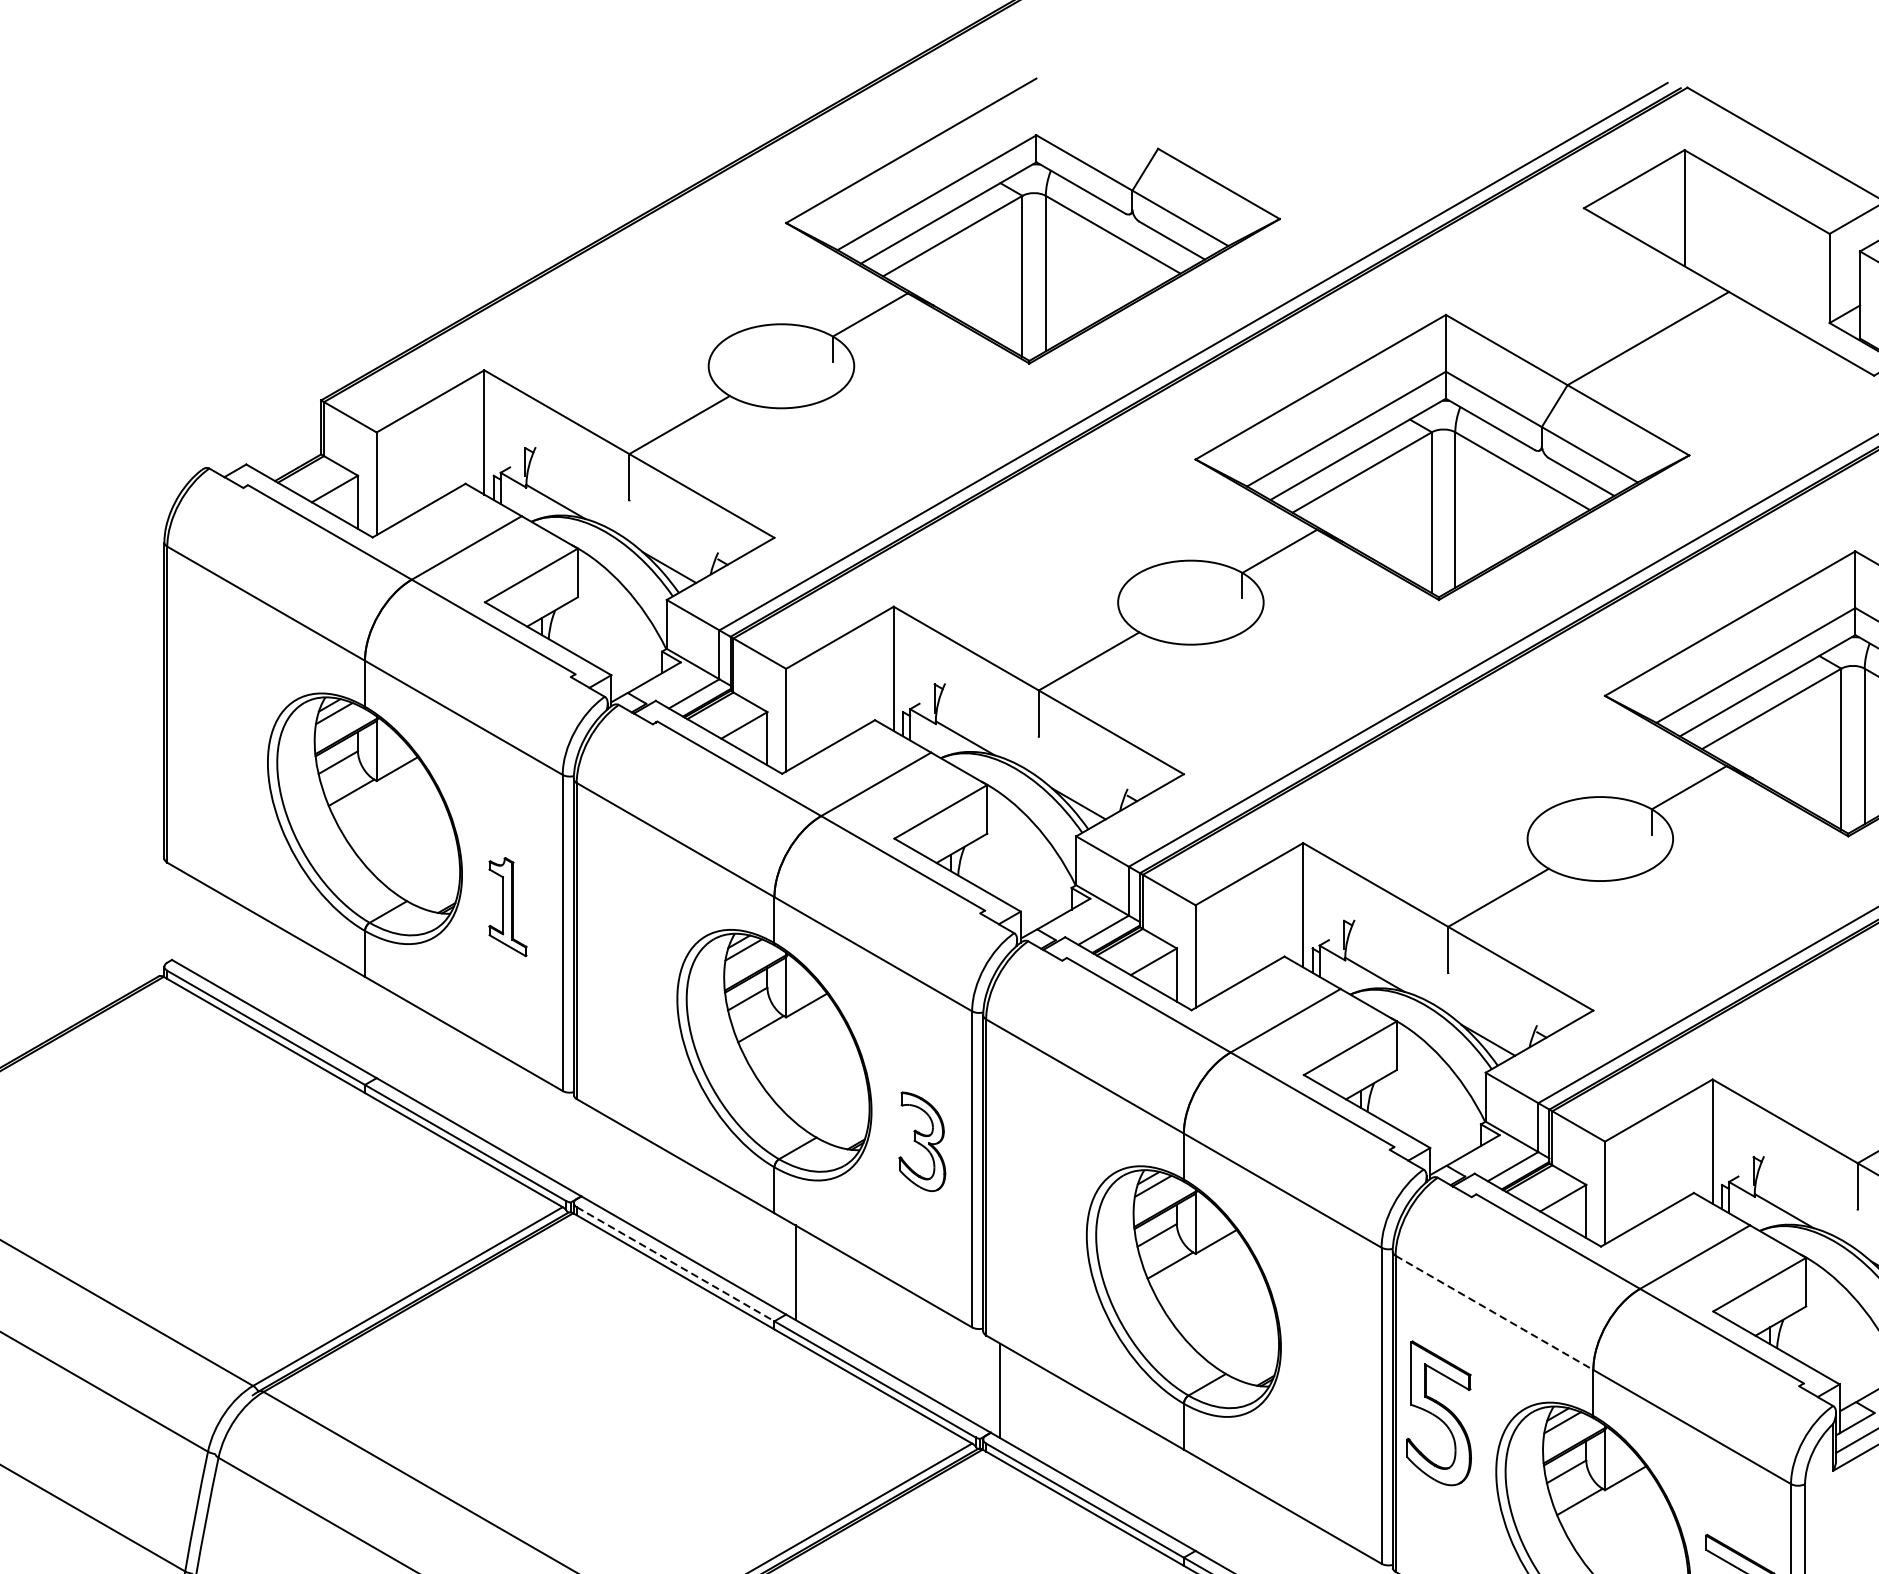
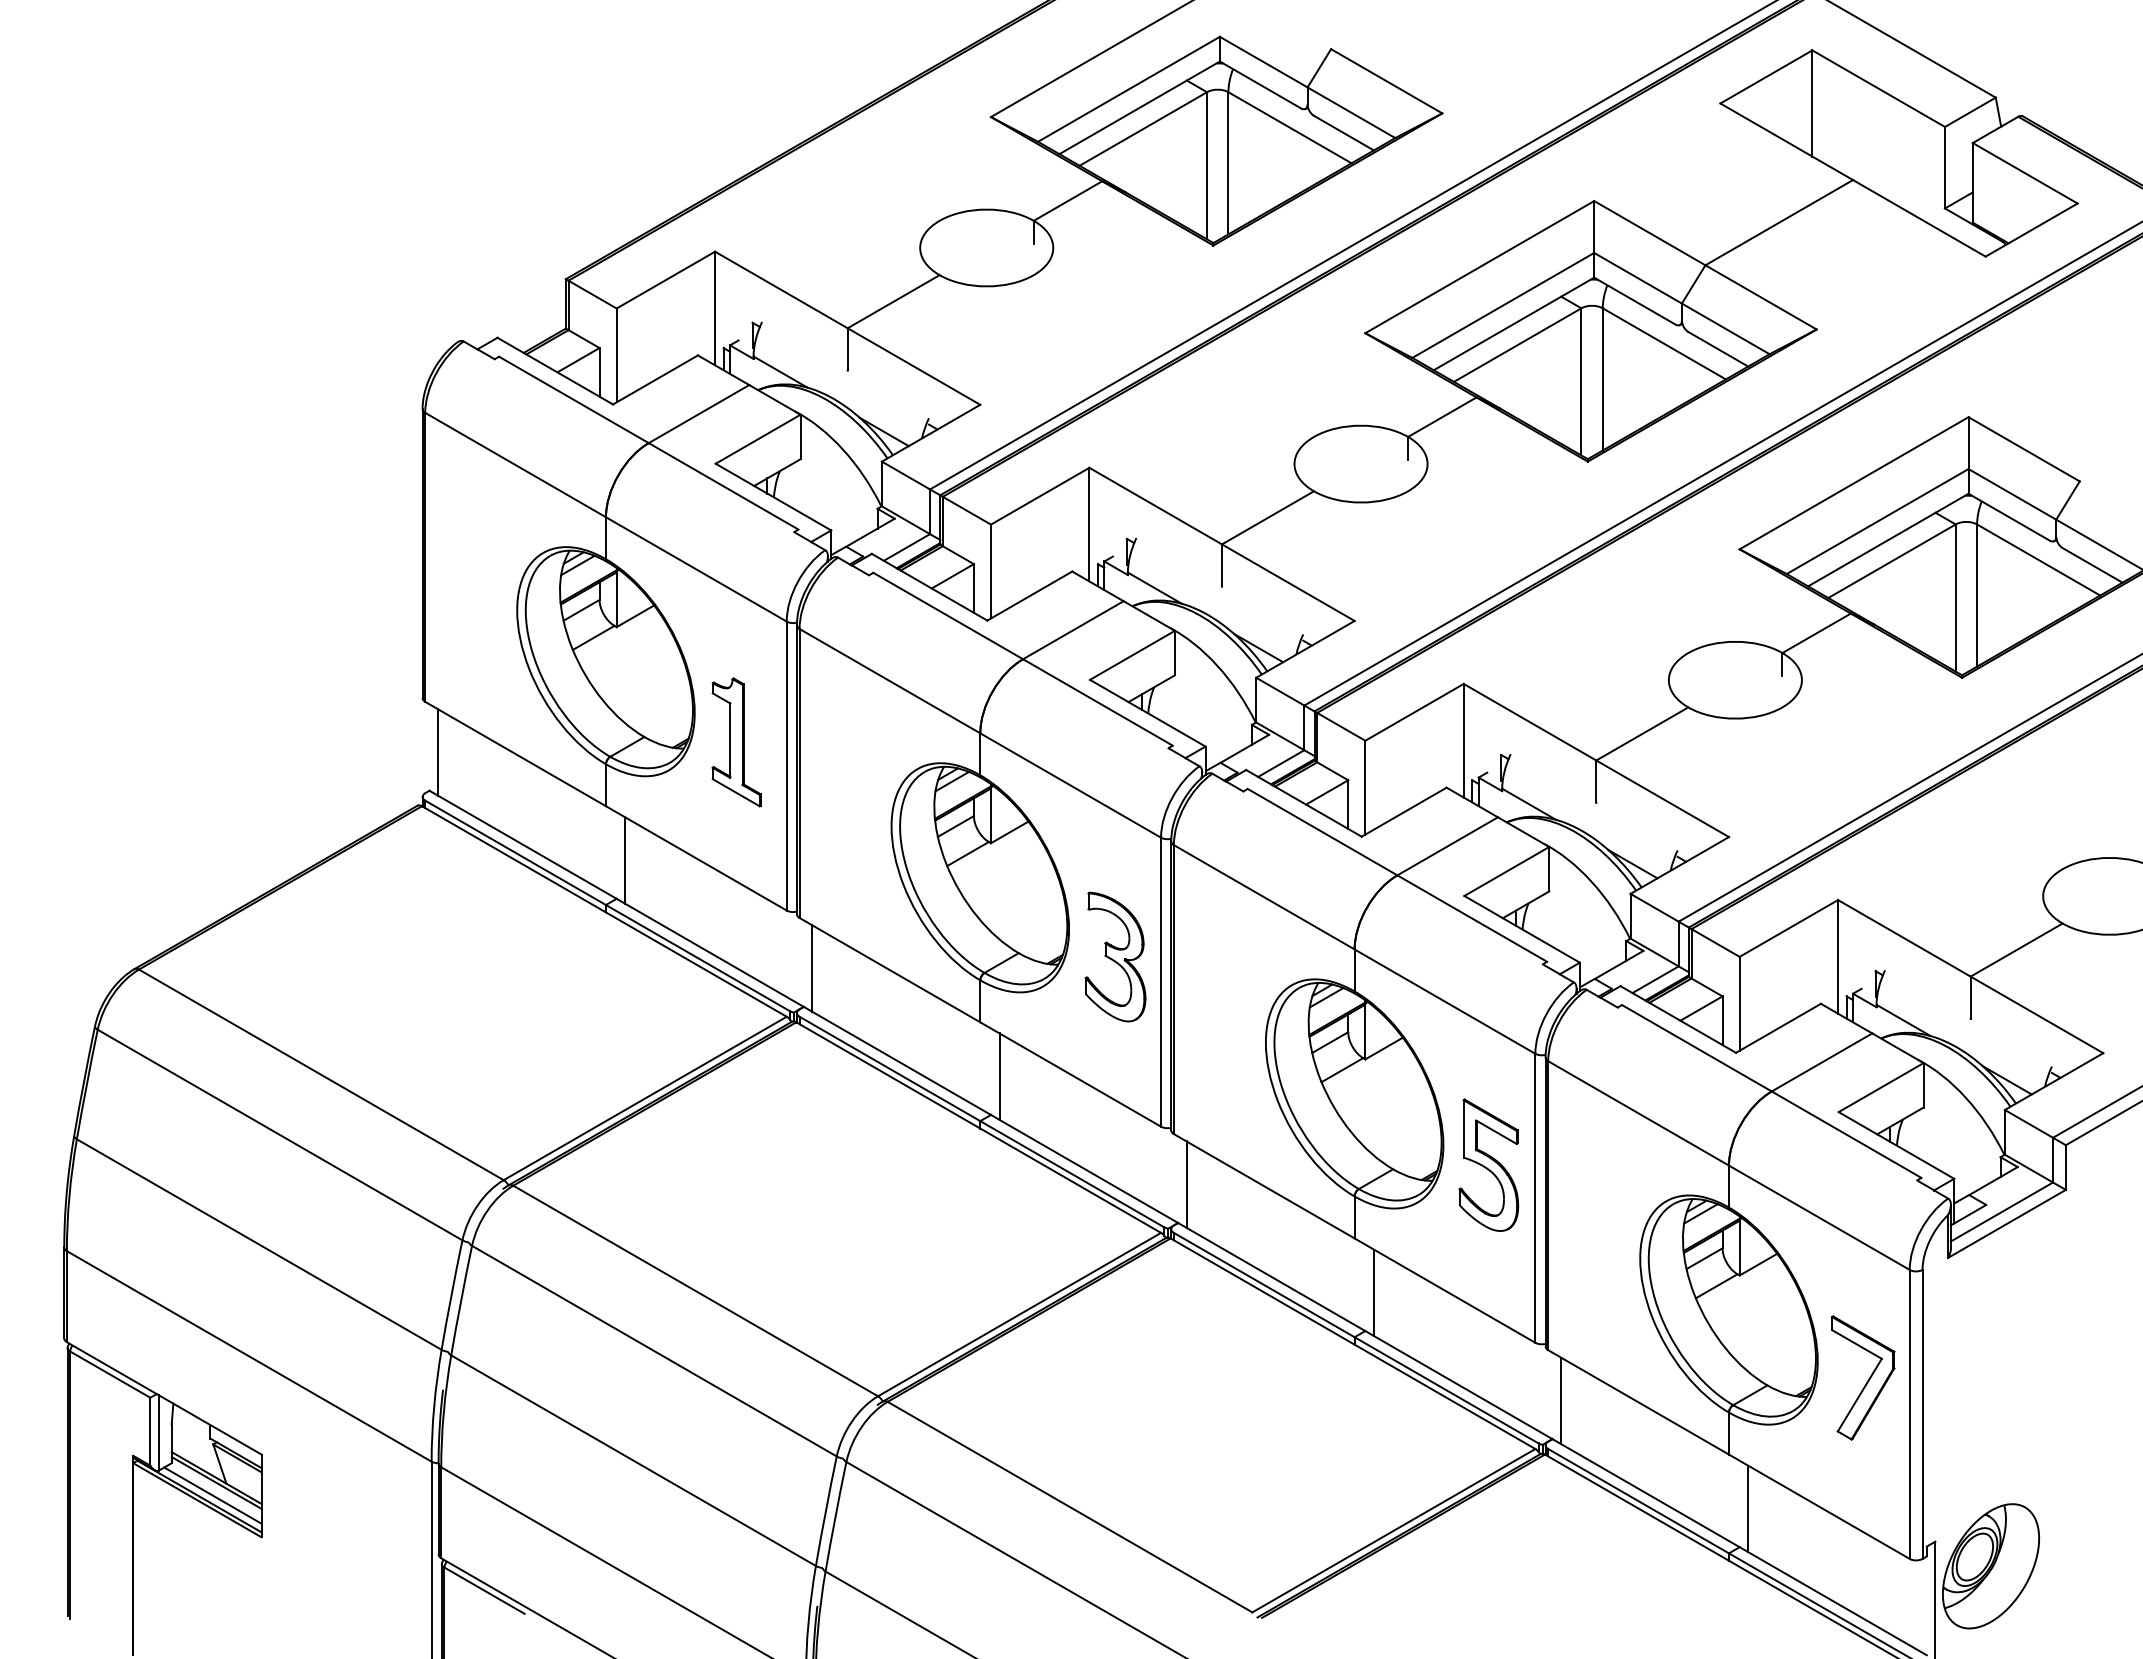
part: (507, 907) -> (736, 742), size x1.43
line: (181, 918) -> (438, 752), added
line: (386, 1036) -> (625, 860), added
part: (922, 1141) -> (1115, 956), size x1.43
line: (590, 1154) -> (812, 968), added
line: (676, 1264) -> (890, 1069), dashed -> solid
line: (1495, 1312) -> (1639, 1113), dashed -> solid
part: (1438, 1412) -> (1488, 1164), moved
line: (1204, 1508) -> (1373, 1292), added

